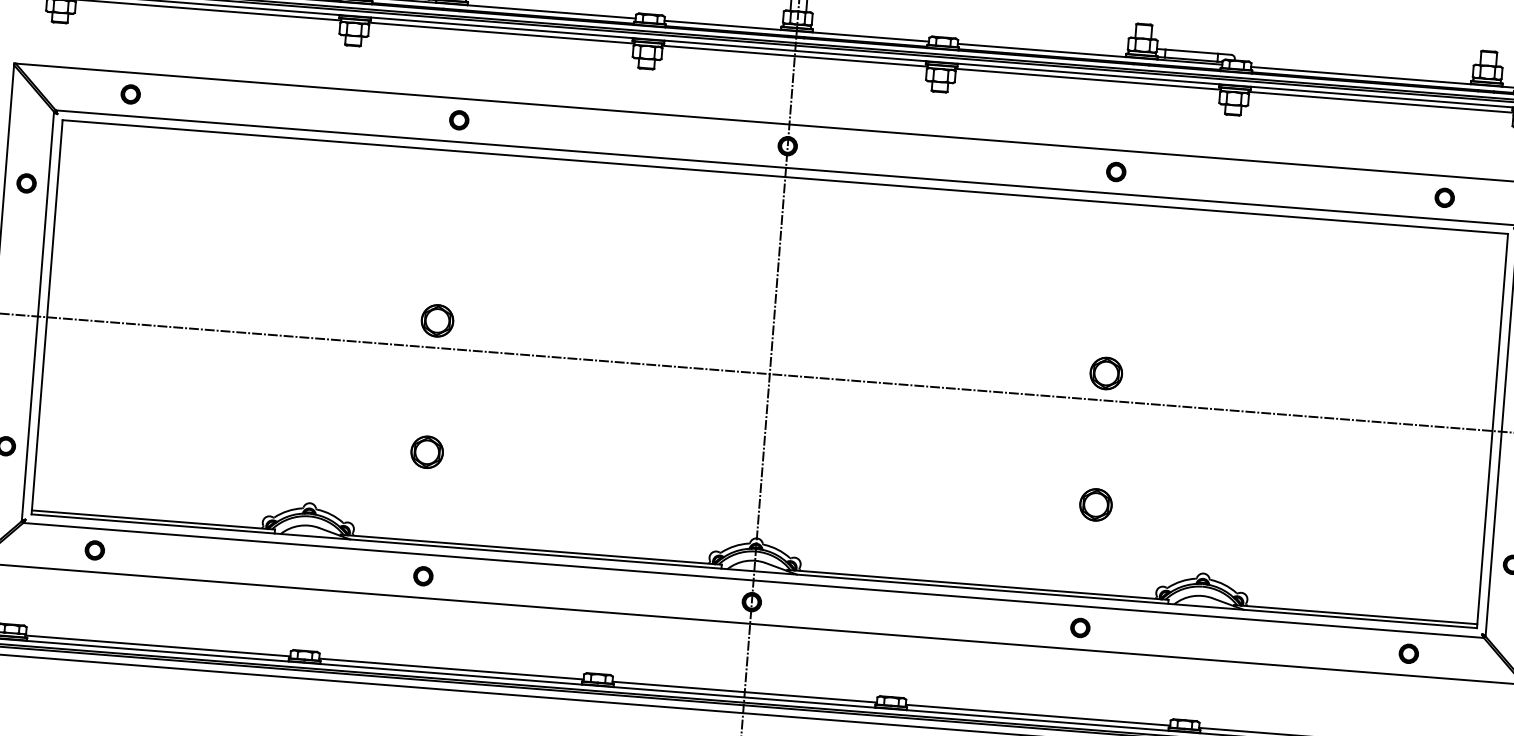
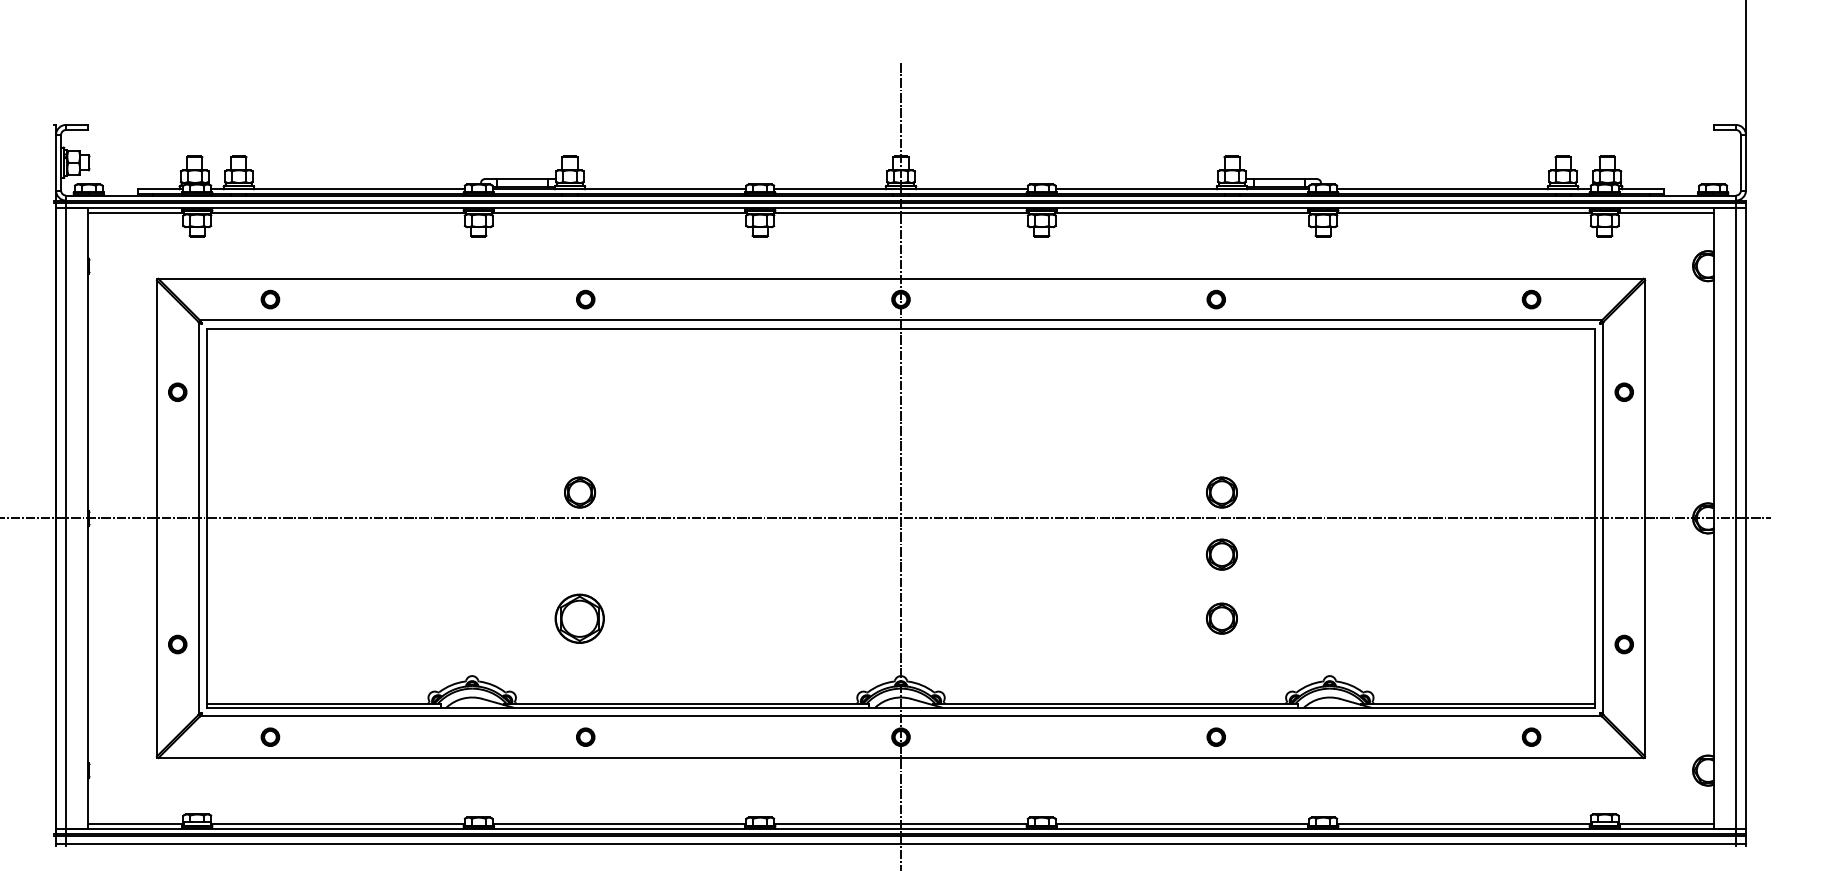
part: (1100, 438) -> (1221, 554), added
part: (427, 452) -> (580, 618), size x1.6

